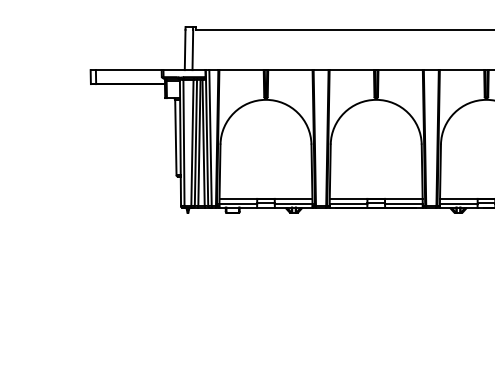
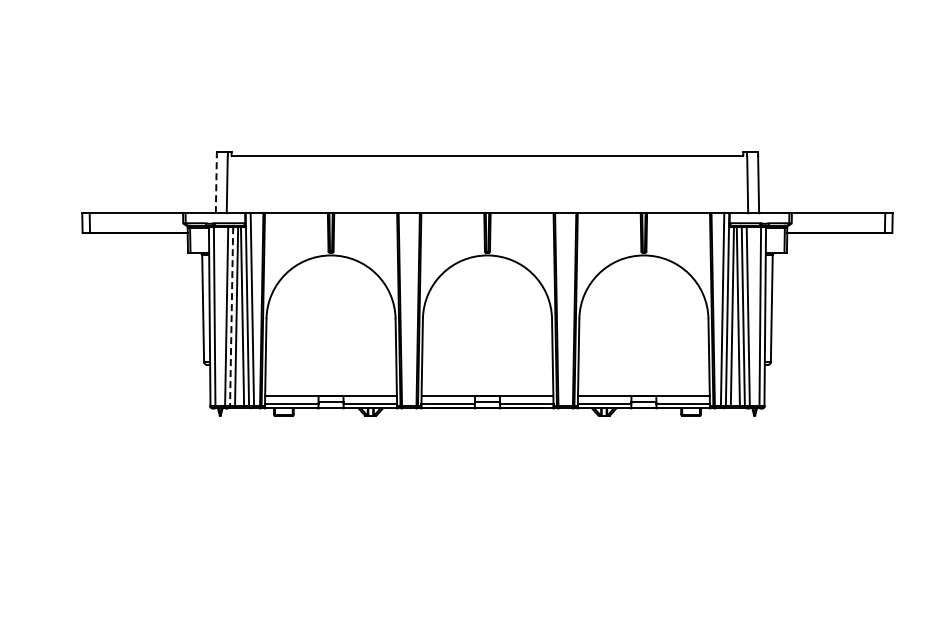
line: (185, 49) -> (216, 184), solid -> dashed
line: (195, 143) -> (231, 317), solid -> dashed

